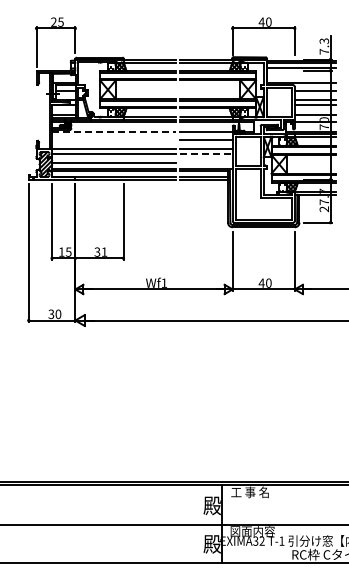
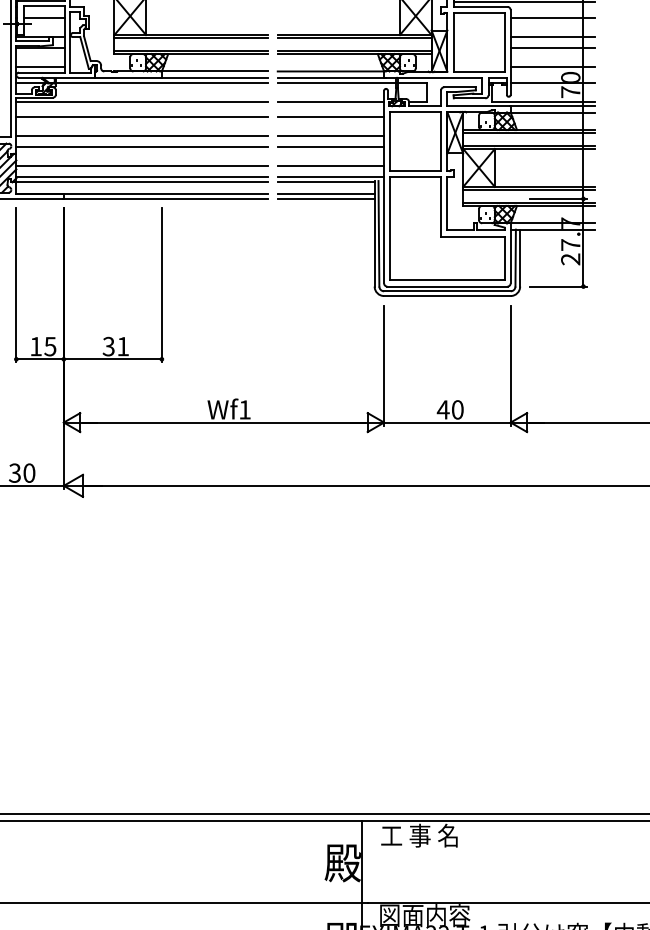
line: (113, 131) -> (141, 100), dashed -> solid
line: (113, 139) -> (141, 117), added
line: (207, 154) -> (332, 147), dashed -> solid
line: (206, 163) -> (330, 166), added

